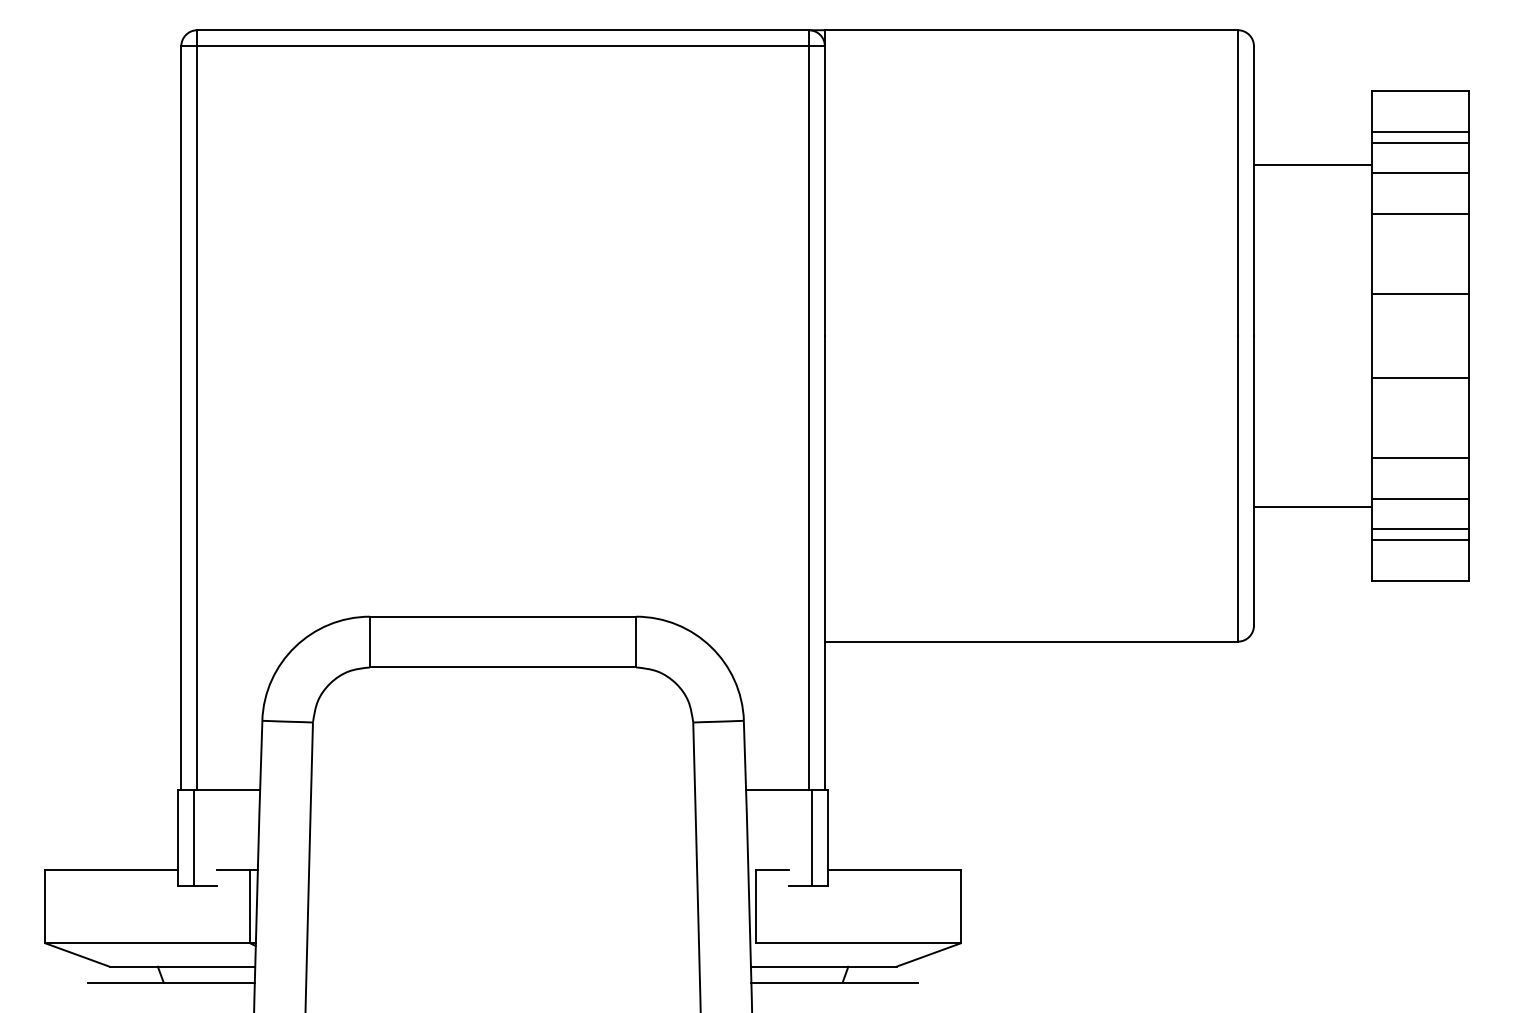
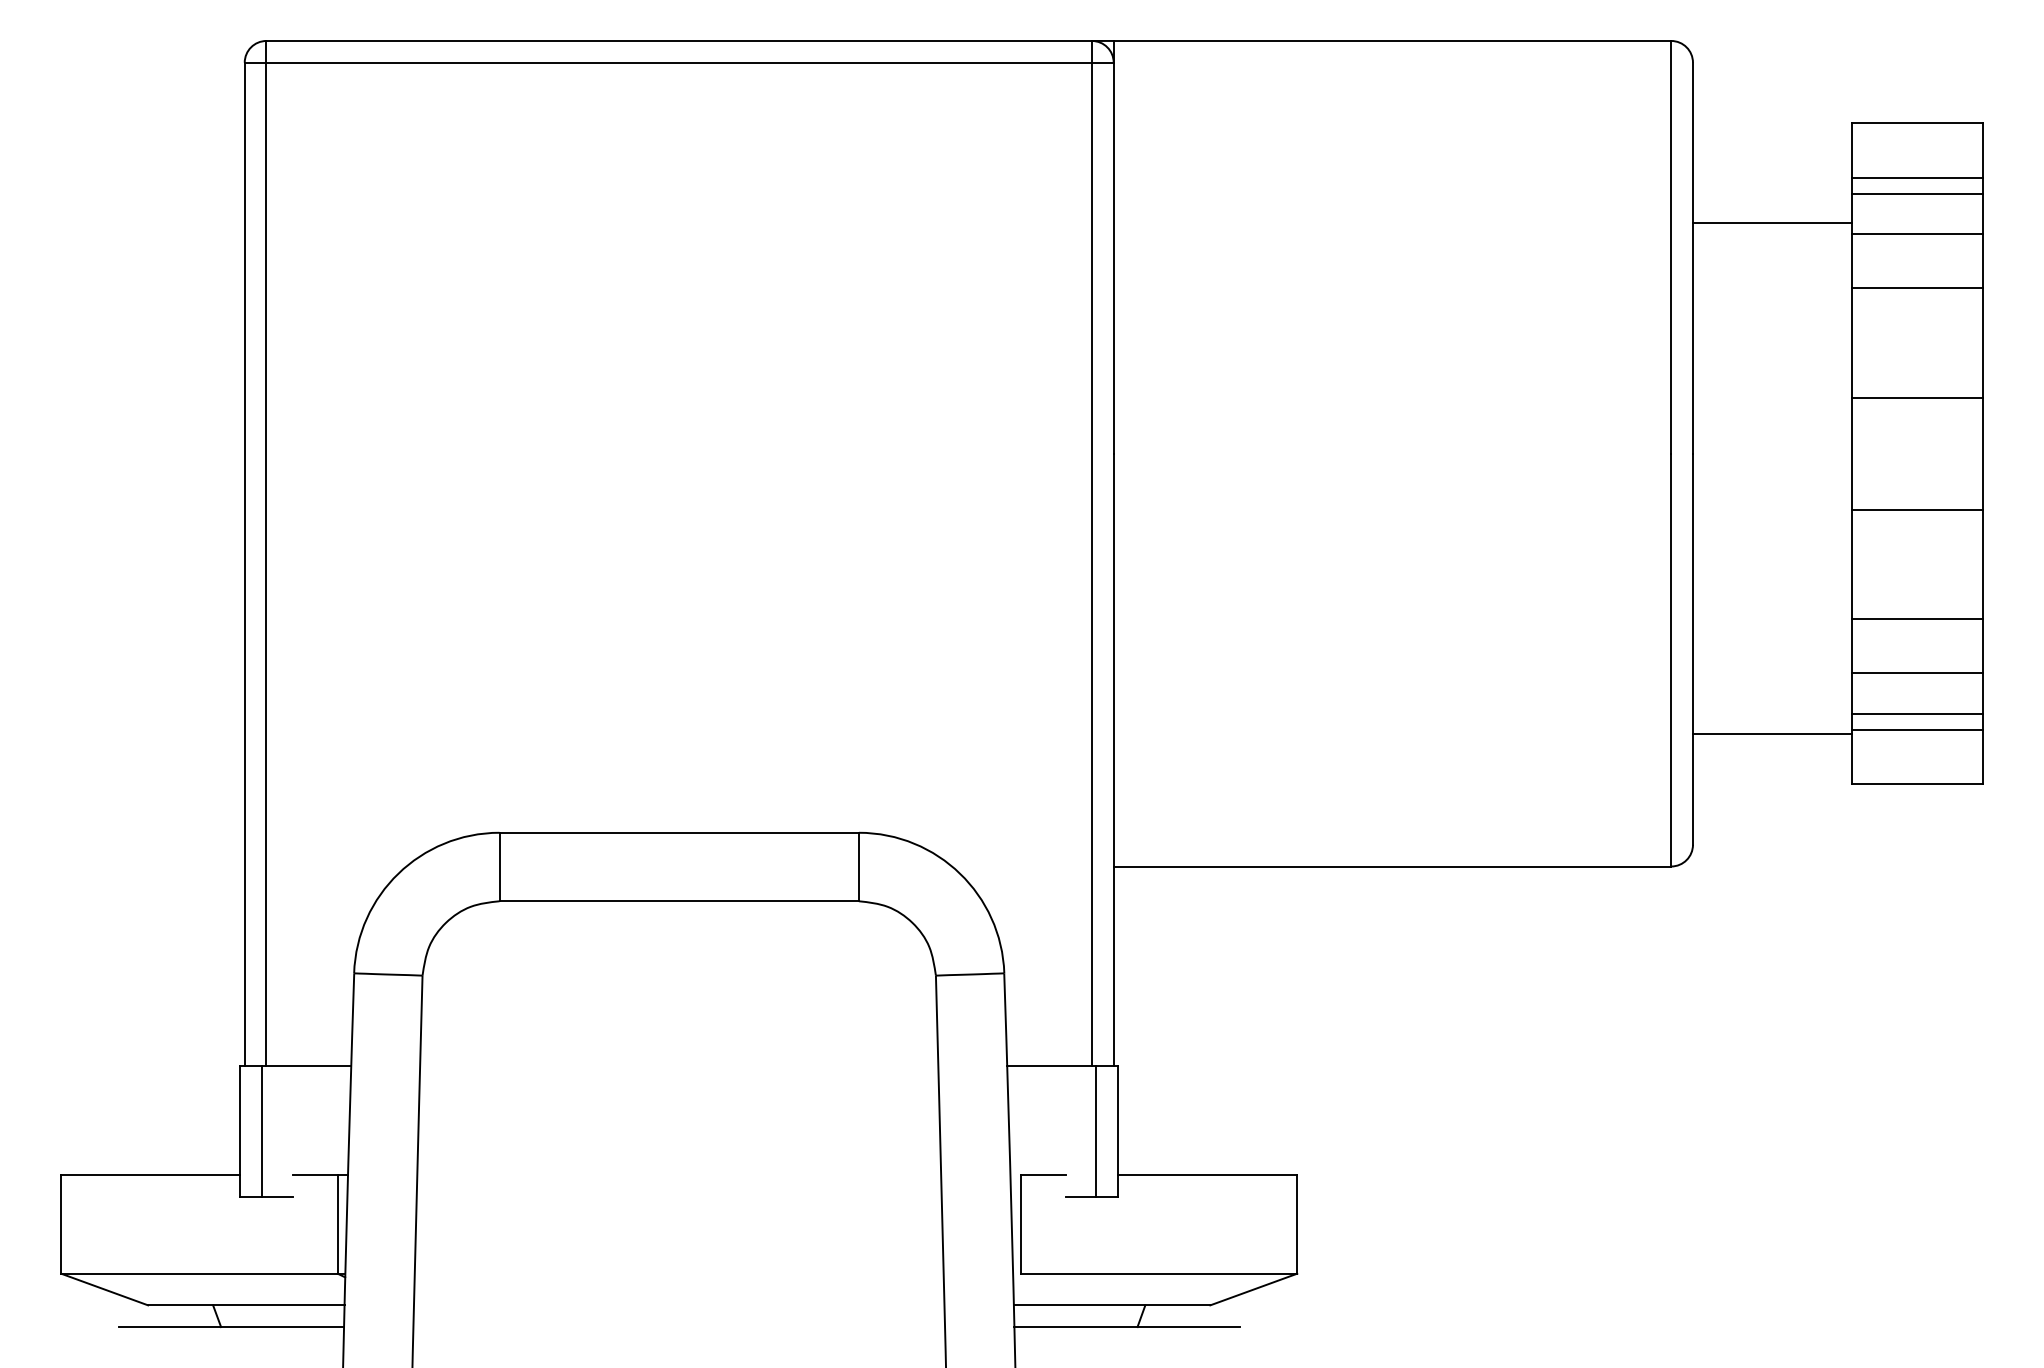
line: (1312, 506) -> (1771, 733), moved

